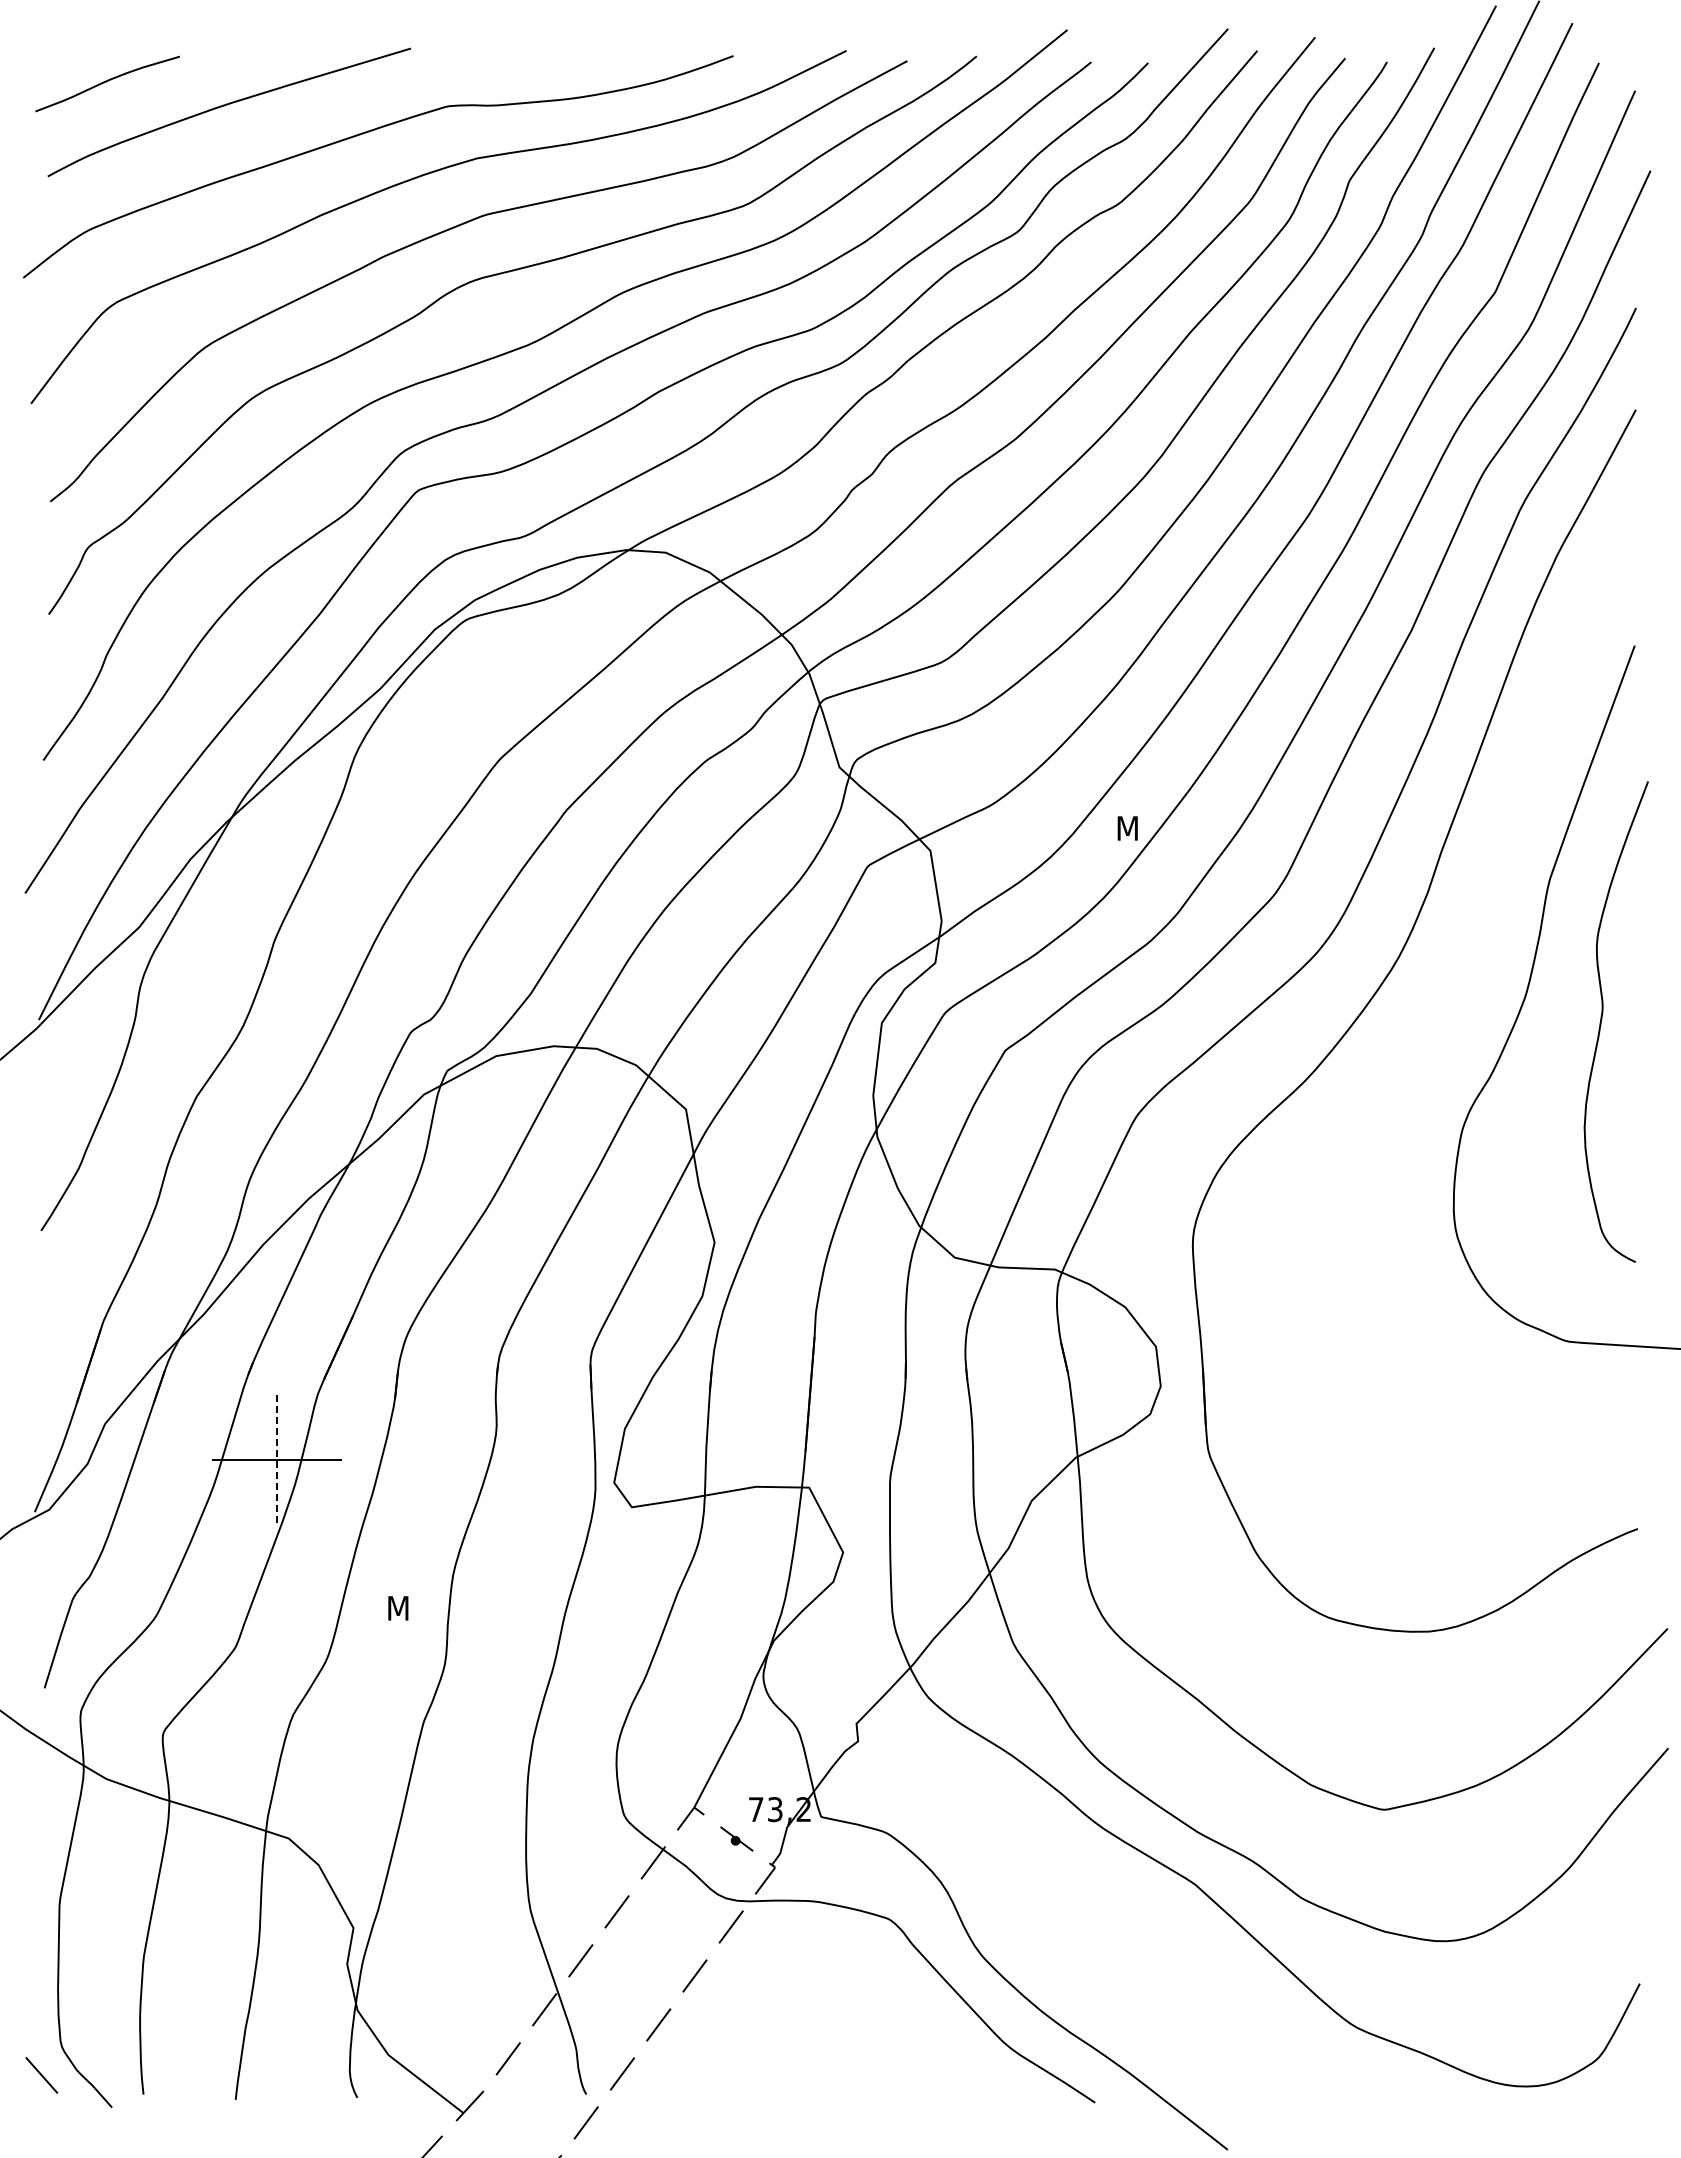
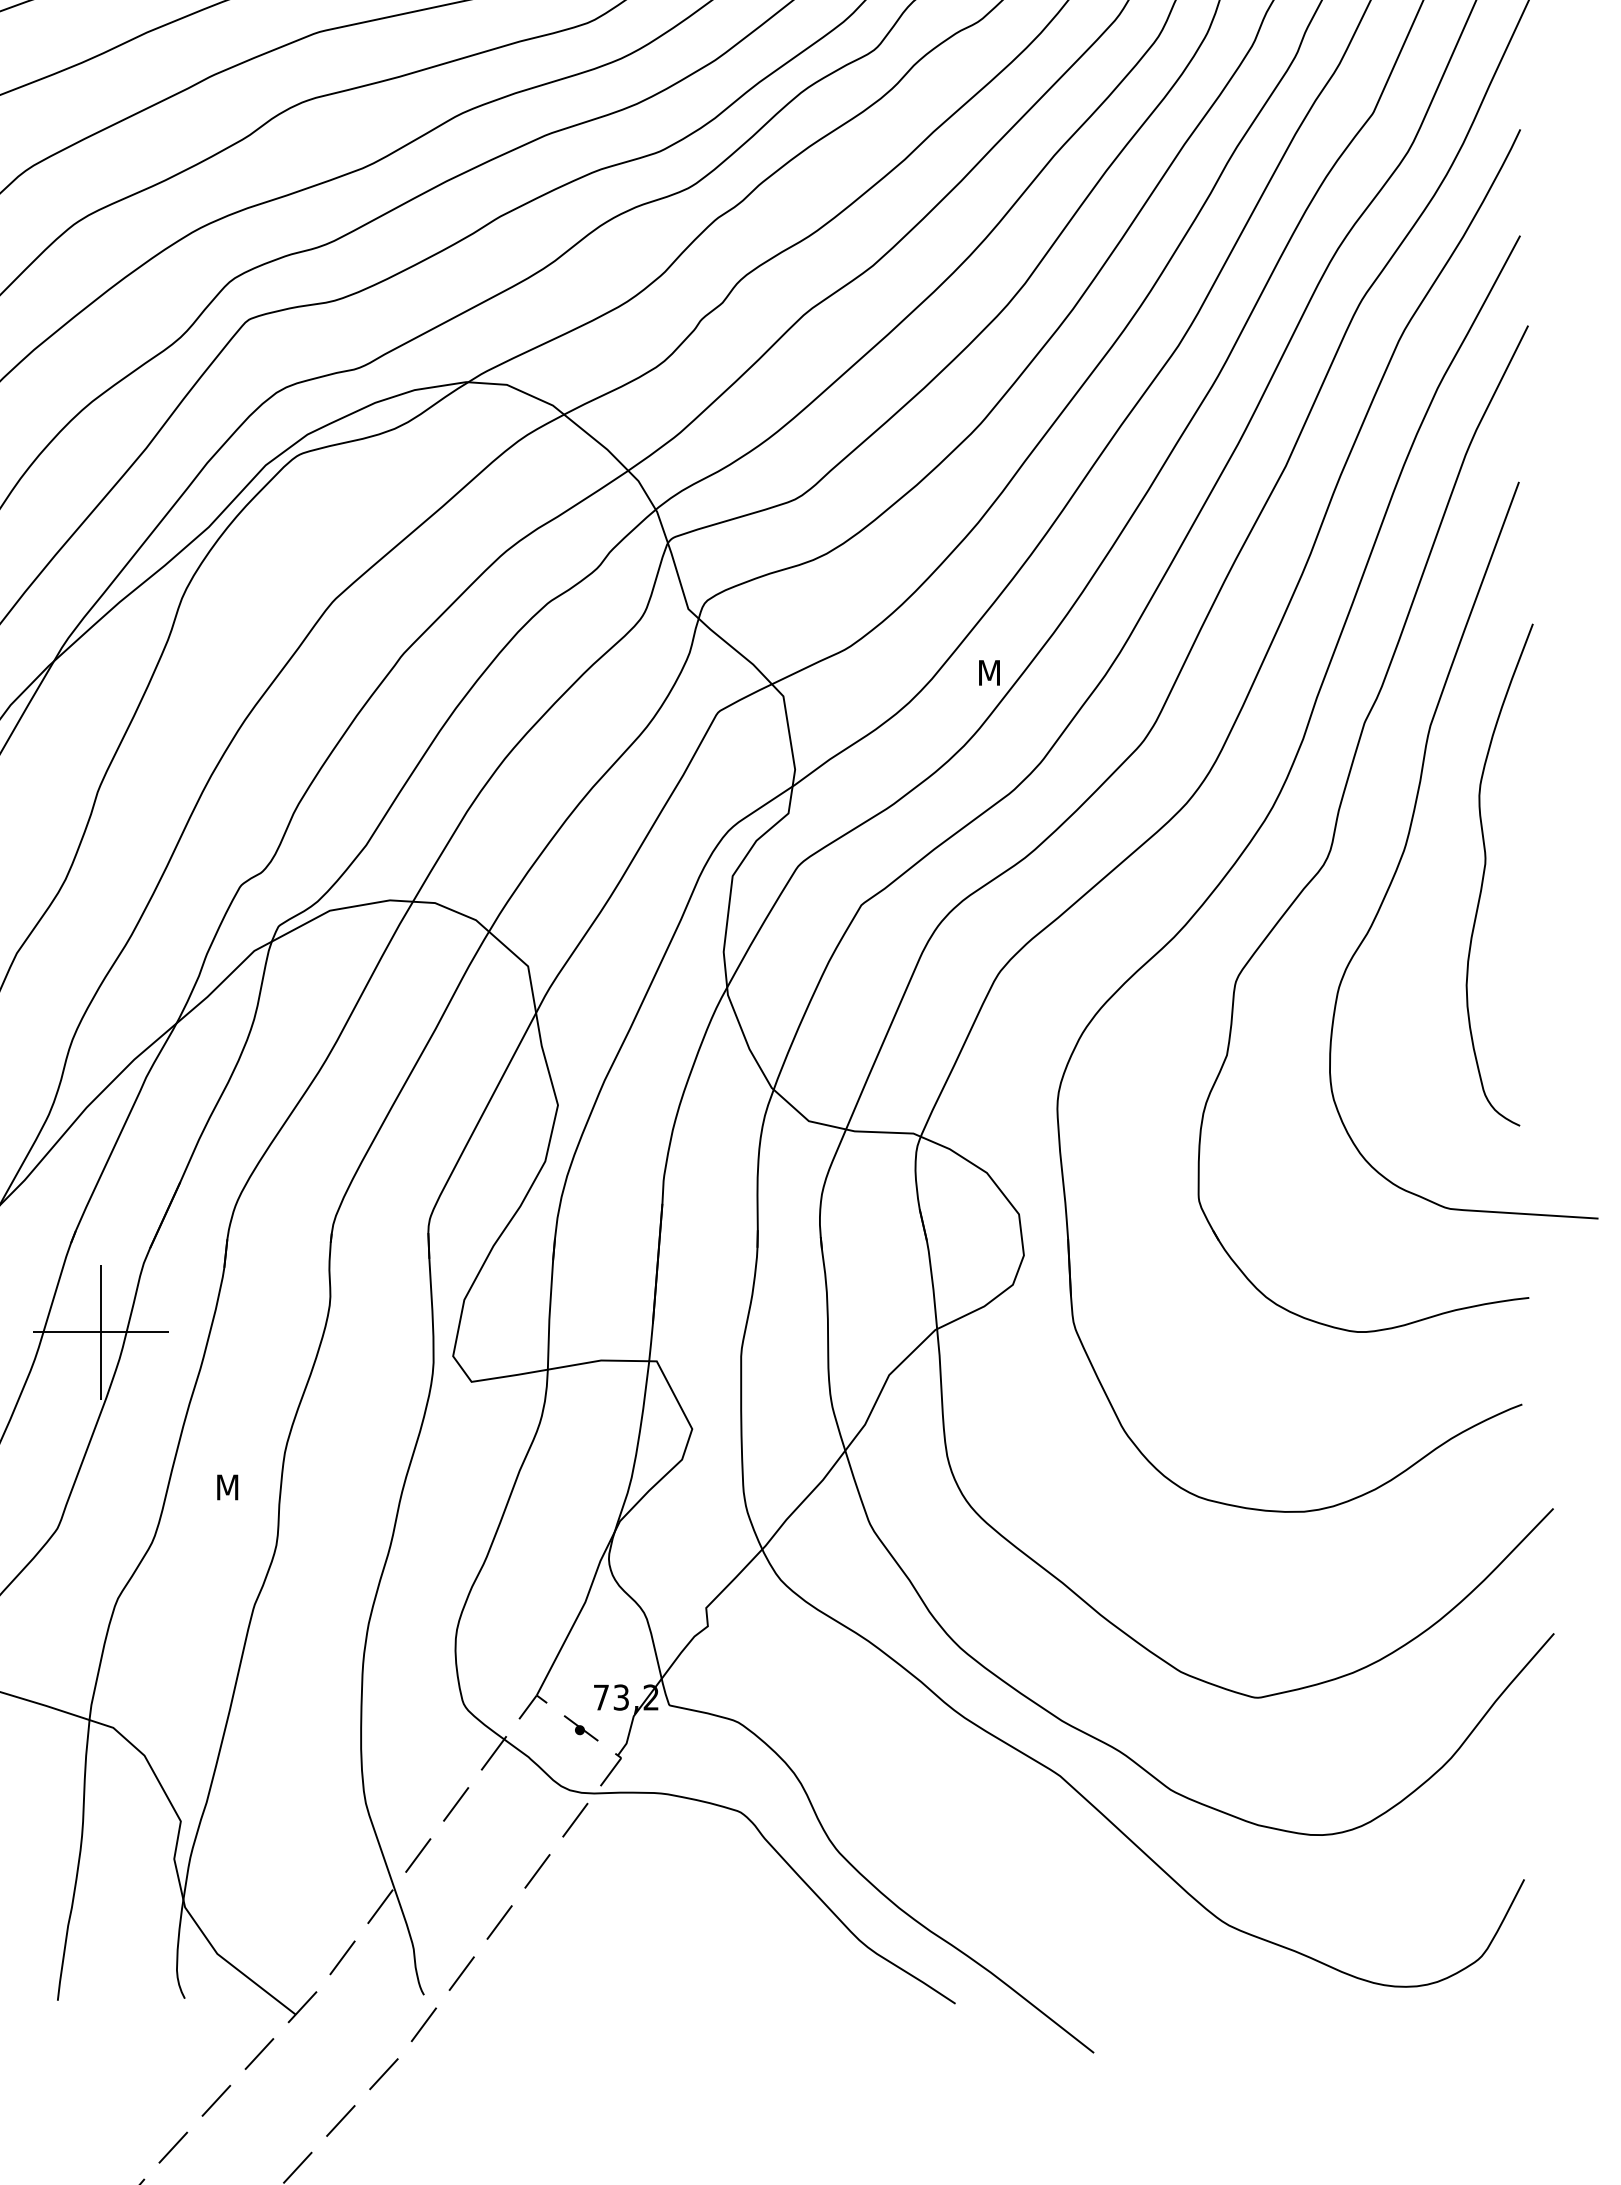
part: (1460, 975) -> (1337, 826), added
line: (277, 1459) -> (101, 1331), dashed -> solid

